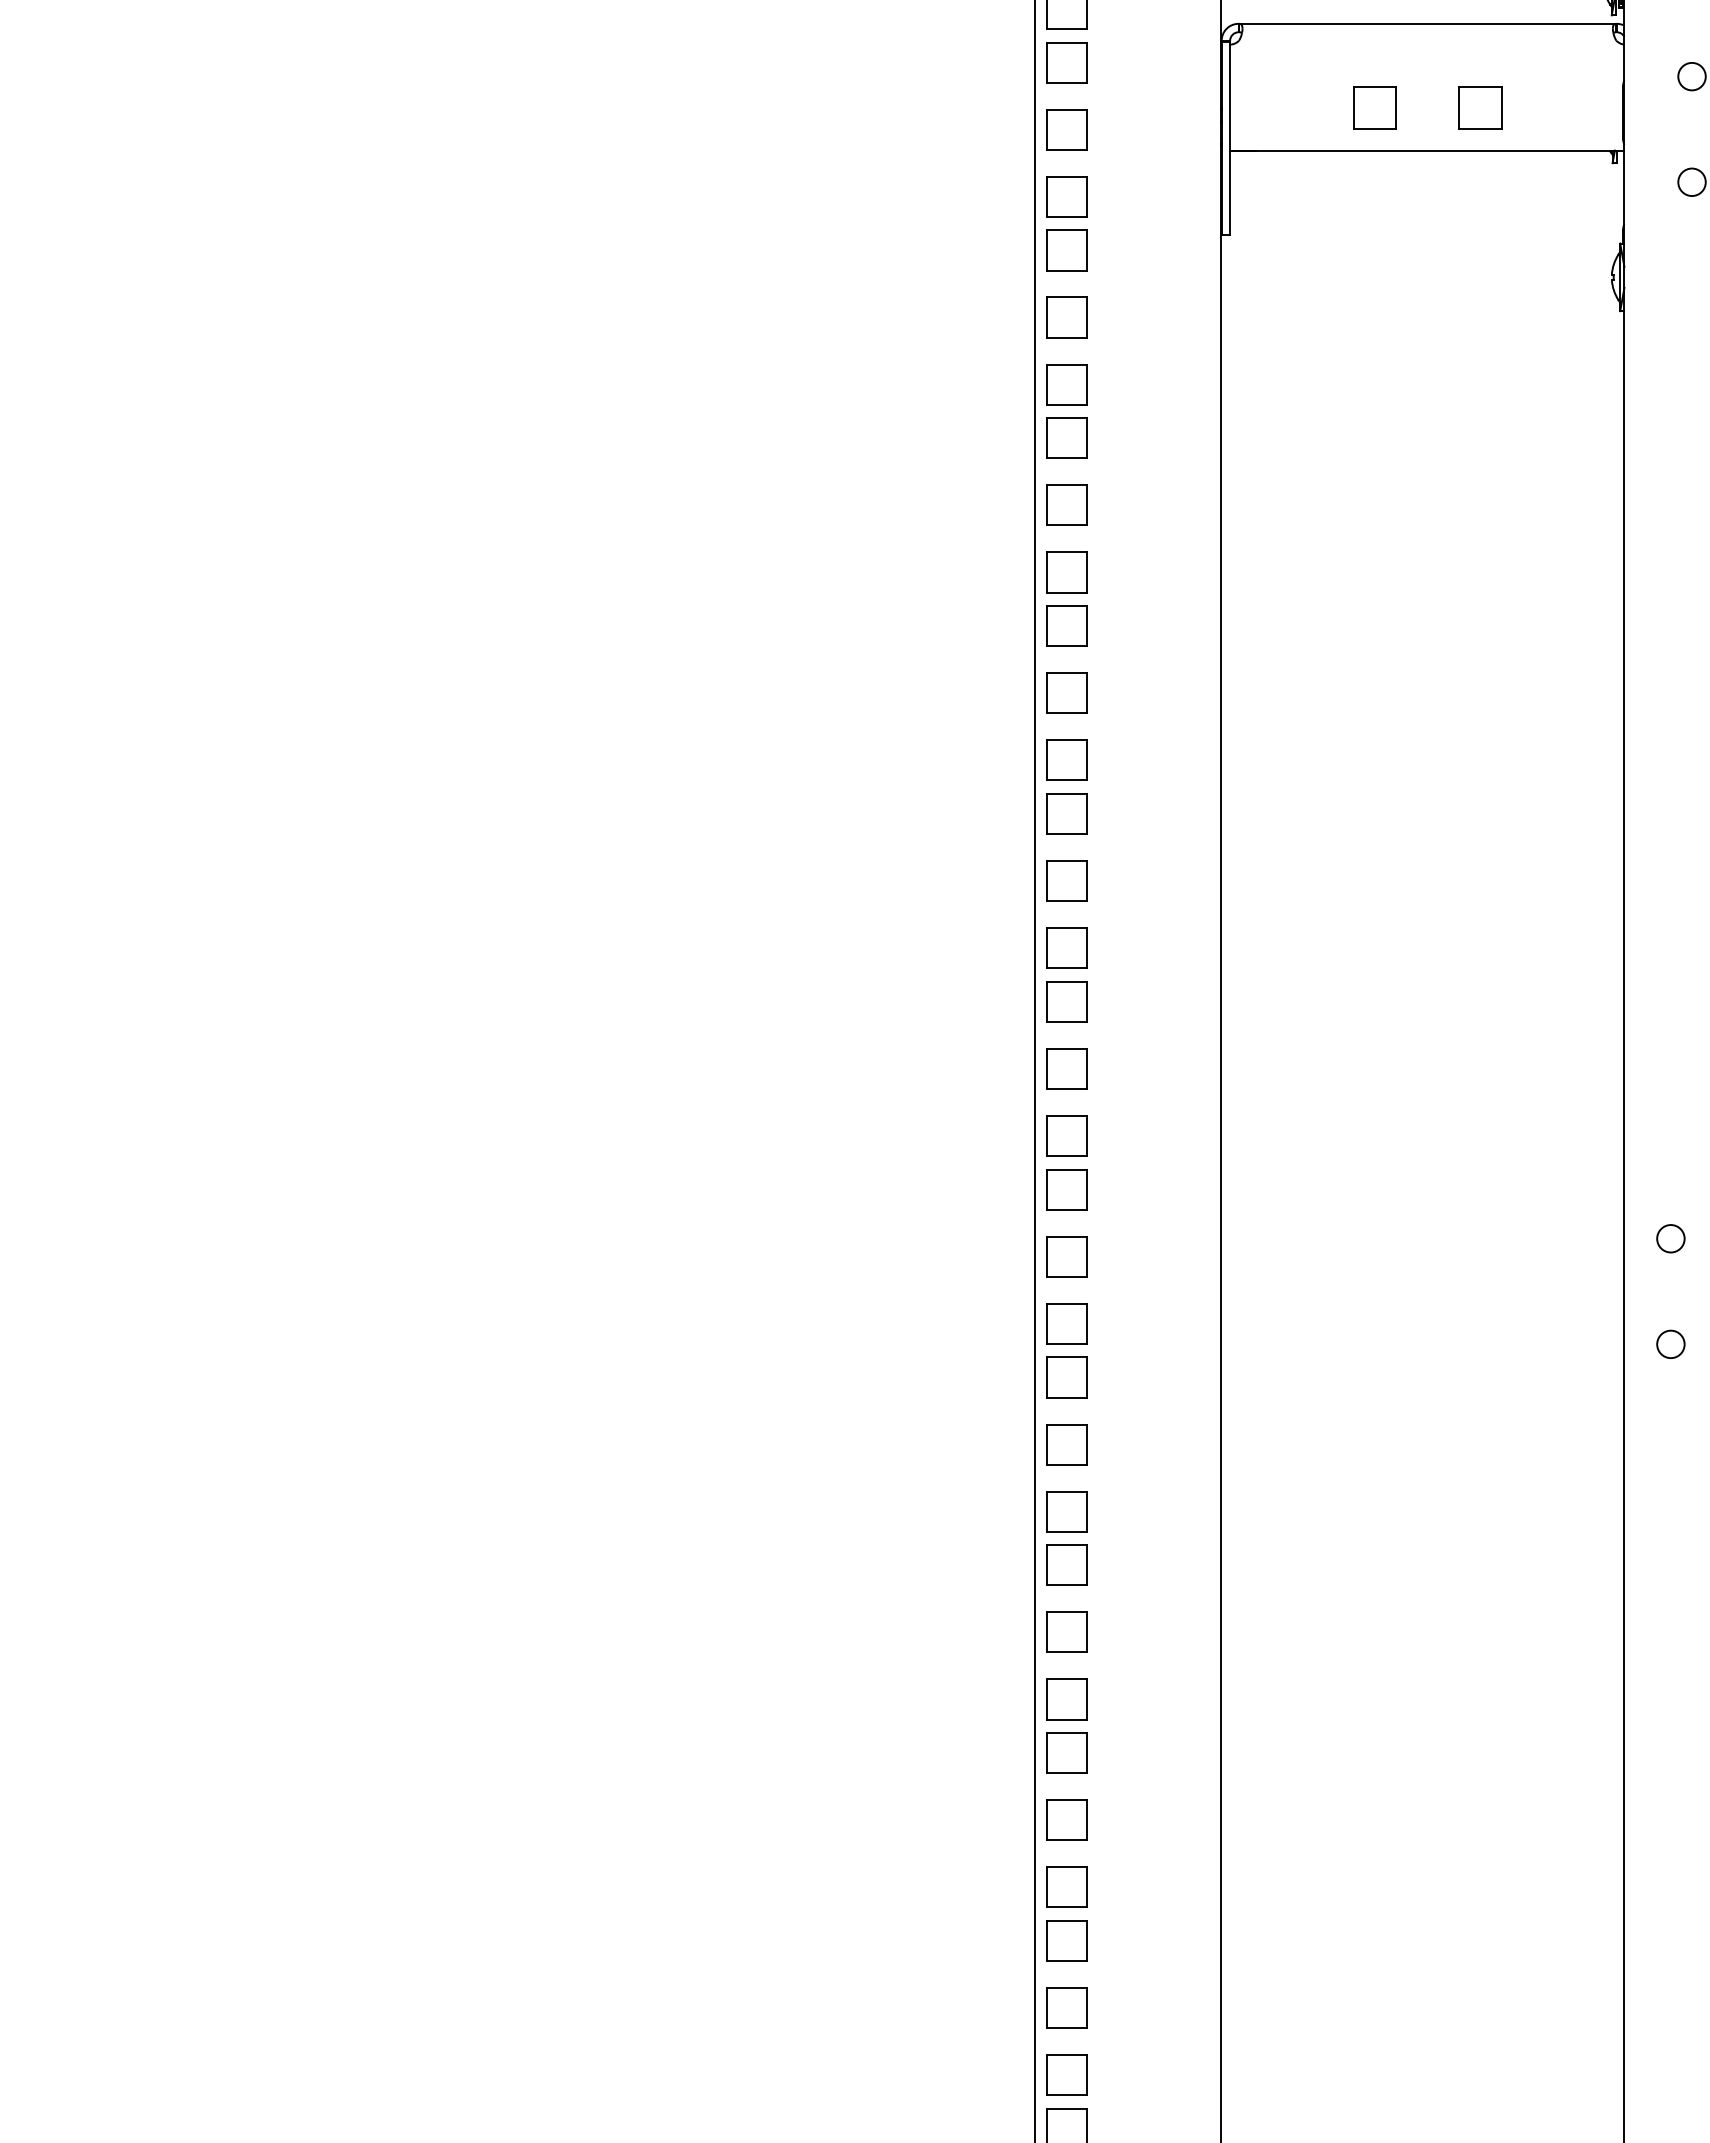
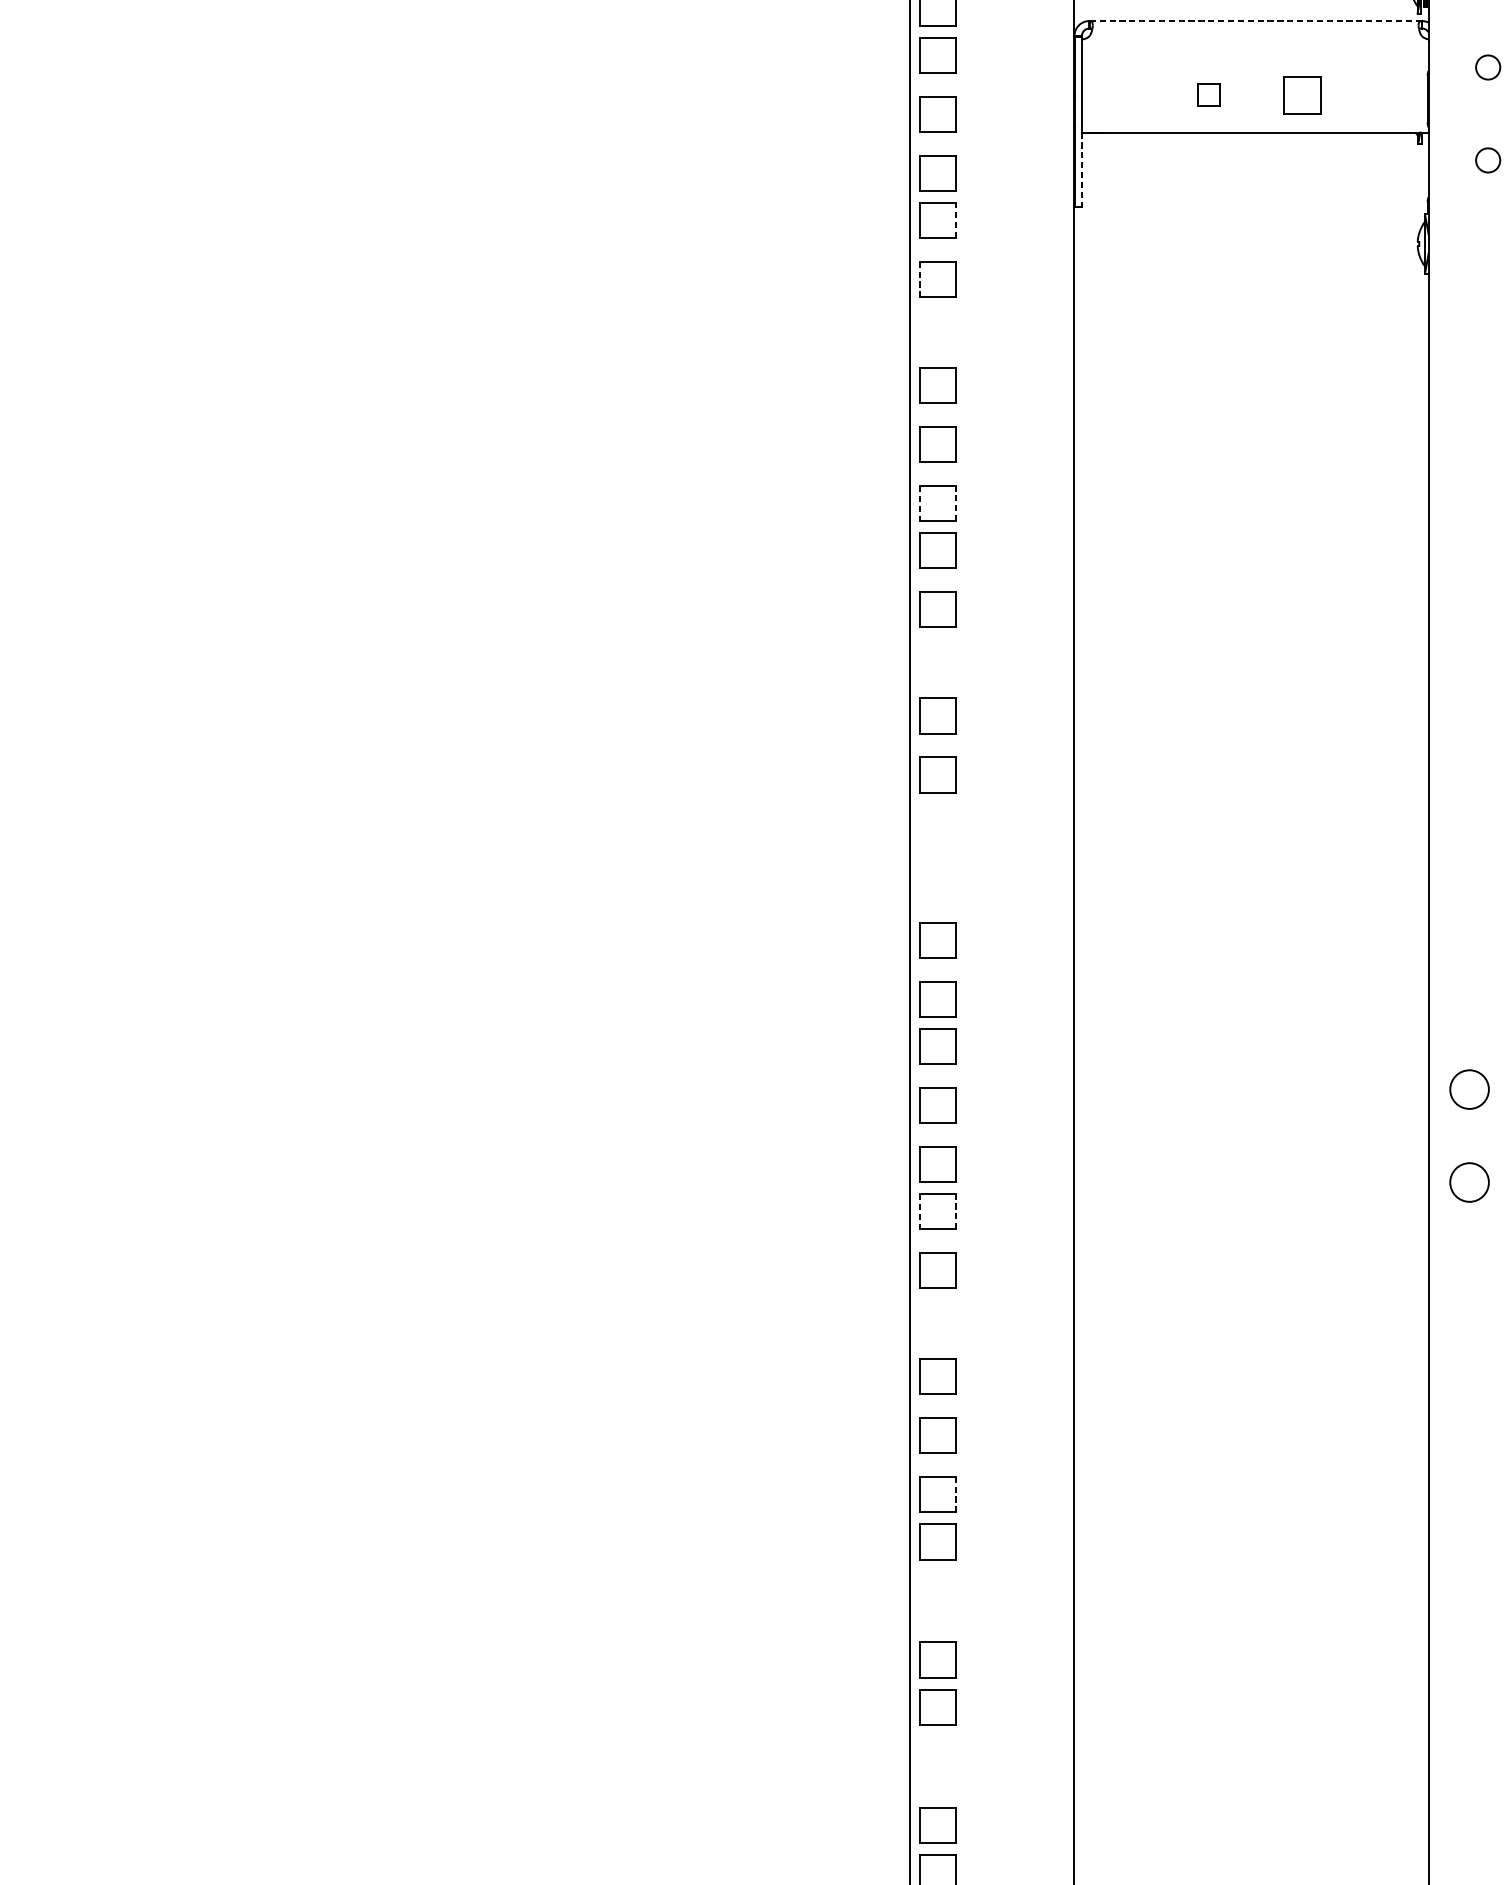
line: (1427, 23) -> (1255, 20), solid -> dashed
part: (1374, 107) -> (1208, 94), size x0.6
line: (1230, 193) -> (1082, 170), solid -> dashed
line: (1086, 249) -> (955, 219), solid -> dashed
line: (1046, 318) -> (920, 280), solid -> dashed
part: (1066, 384) -> (938, 338), removed
line: (1086, 571) -> (955, 502), solid -> dashed
line: (1046, 572) -> (920, 503), solid -> dashed
part: (1066, 759) -> (938, 668), removed
part: (1066, 947) -> (938, 833), removed
part: (1066, 1001) -> (938, 880), removed
circle: (1670, 1238) -> (1469, 1089), size x1.6
circle: (1670, 1344) -> (1469, 1182), size x1.6
line: (1046, 1377) -> (920, 1211), solid -> dashed
line: (1086, 1377) -> (955, 1211), solid -> dashed
part: (1066, 1511) -> (938, 1329), removed
line: (1086, 1699) -> (955, 1494), solid -> dashed
part: (1066, 1819) -> (938, 1600), removed
part: (1066, 2007) -> (938, 1765), removed

